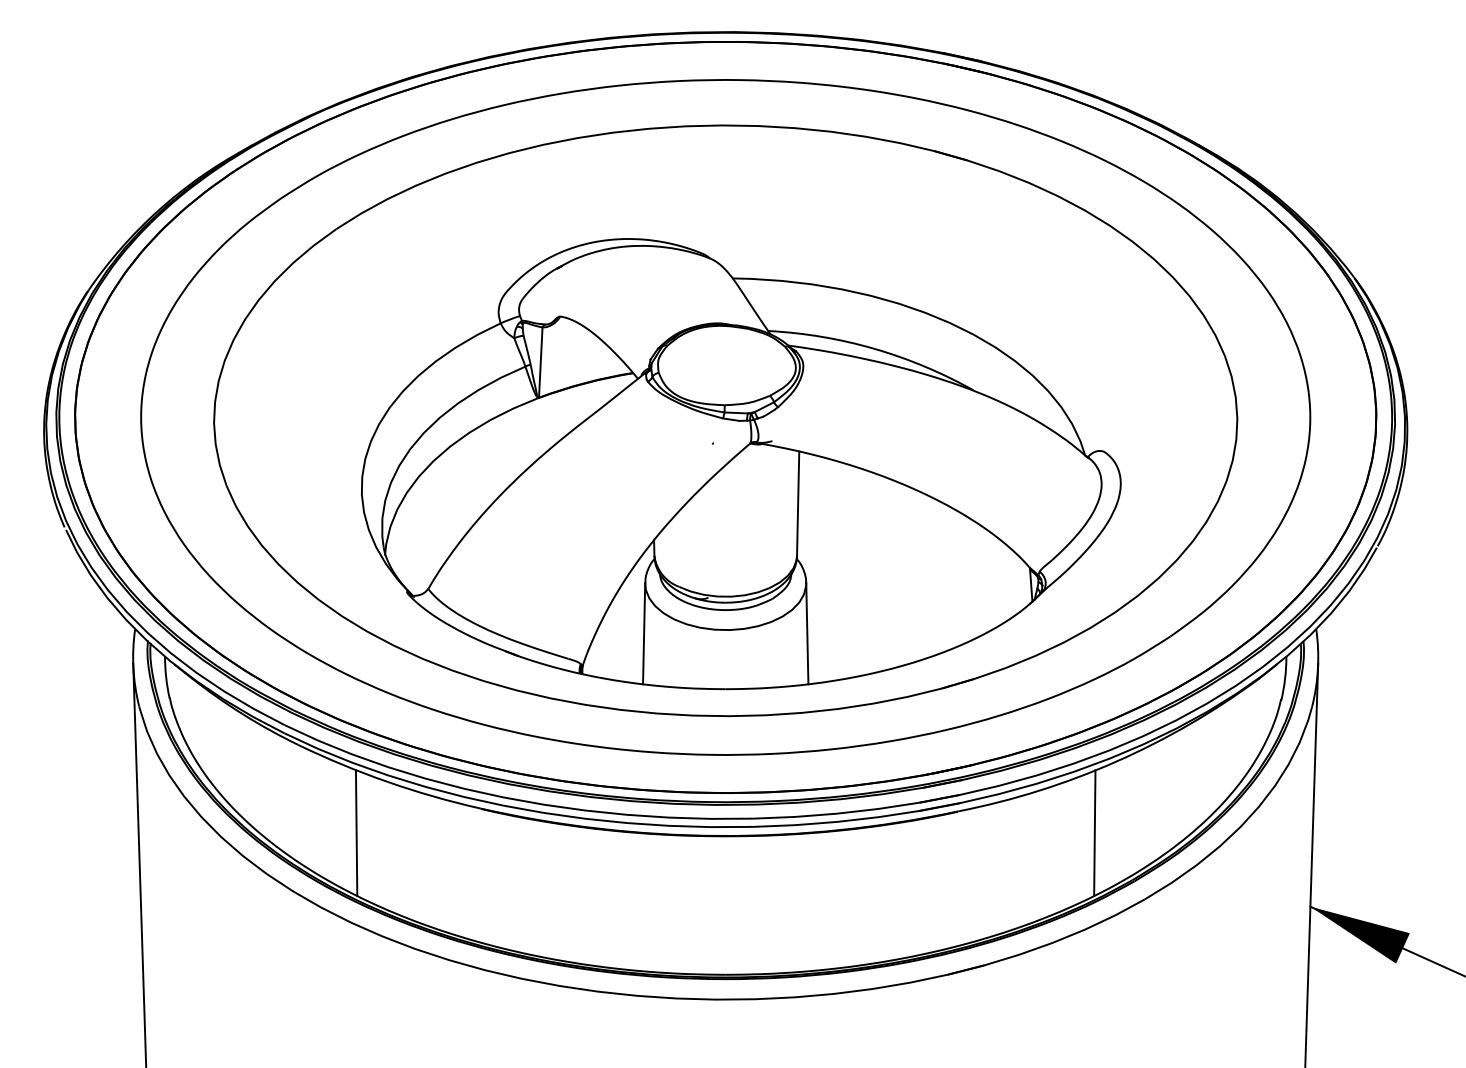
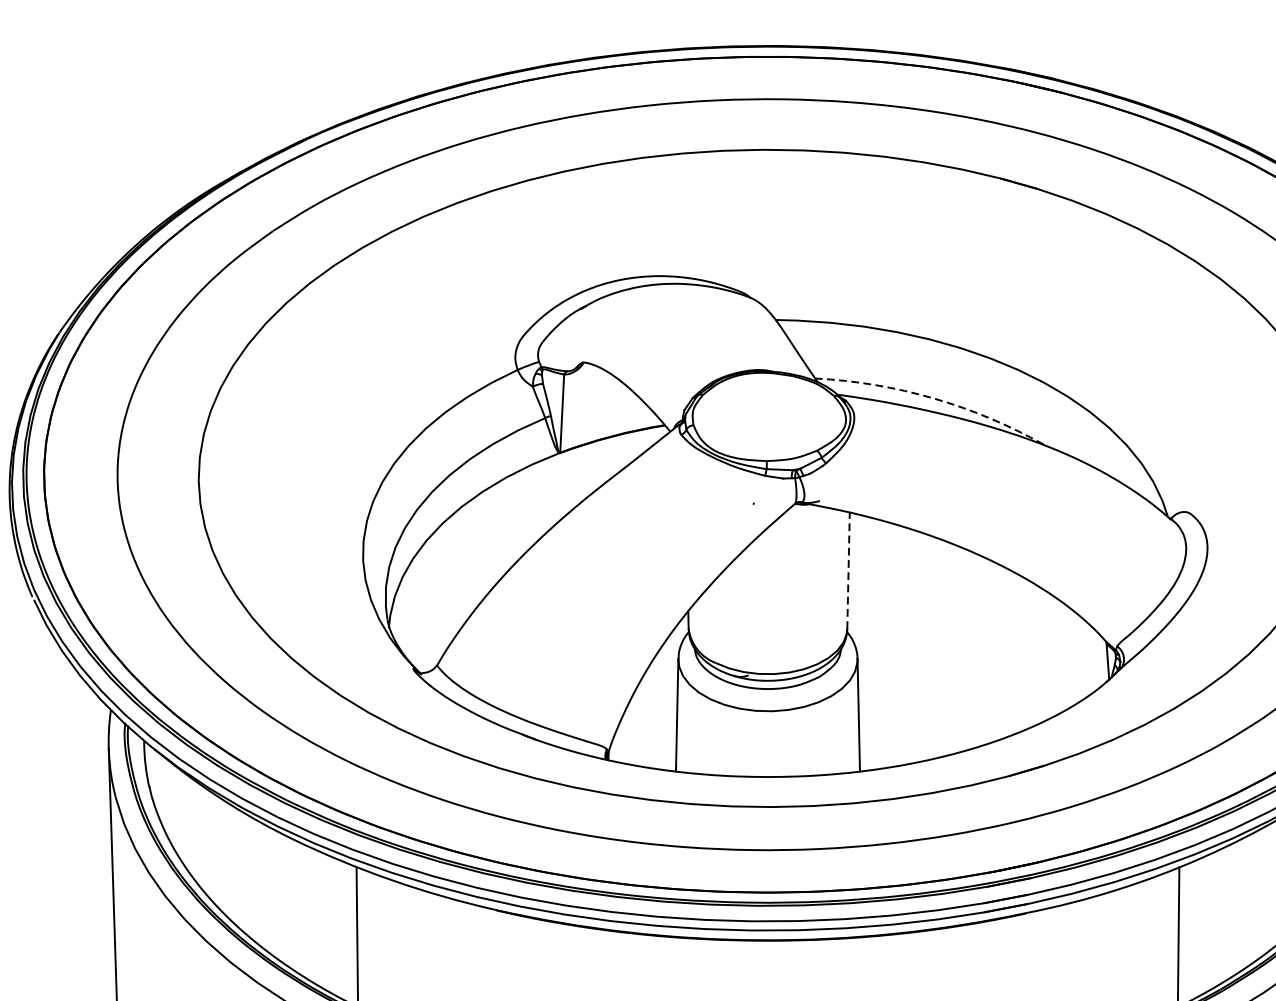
arc: (874, 348) -> (933, 397), solid -> dashed
line: (798, 503) -> (848, 570), solid -> dashed

